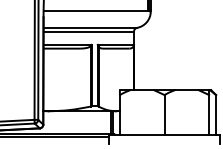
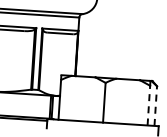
line: (209, 114) -> (149, 105), solid -> dashed
line: (216, 114) -> (156, 105), solid -> dashed

